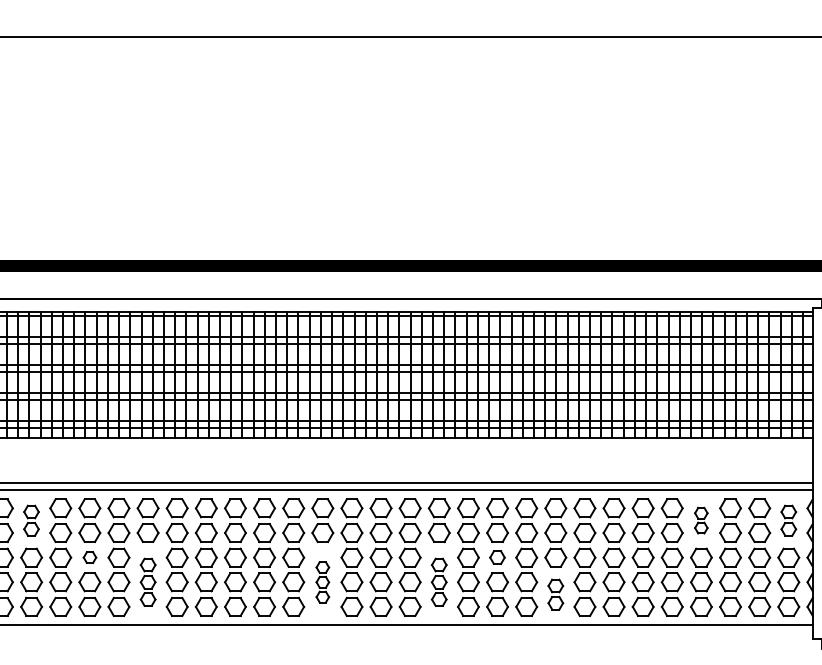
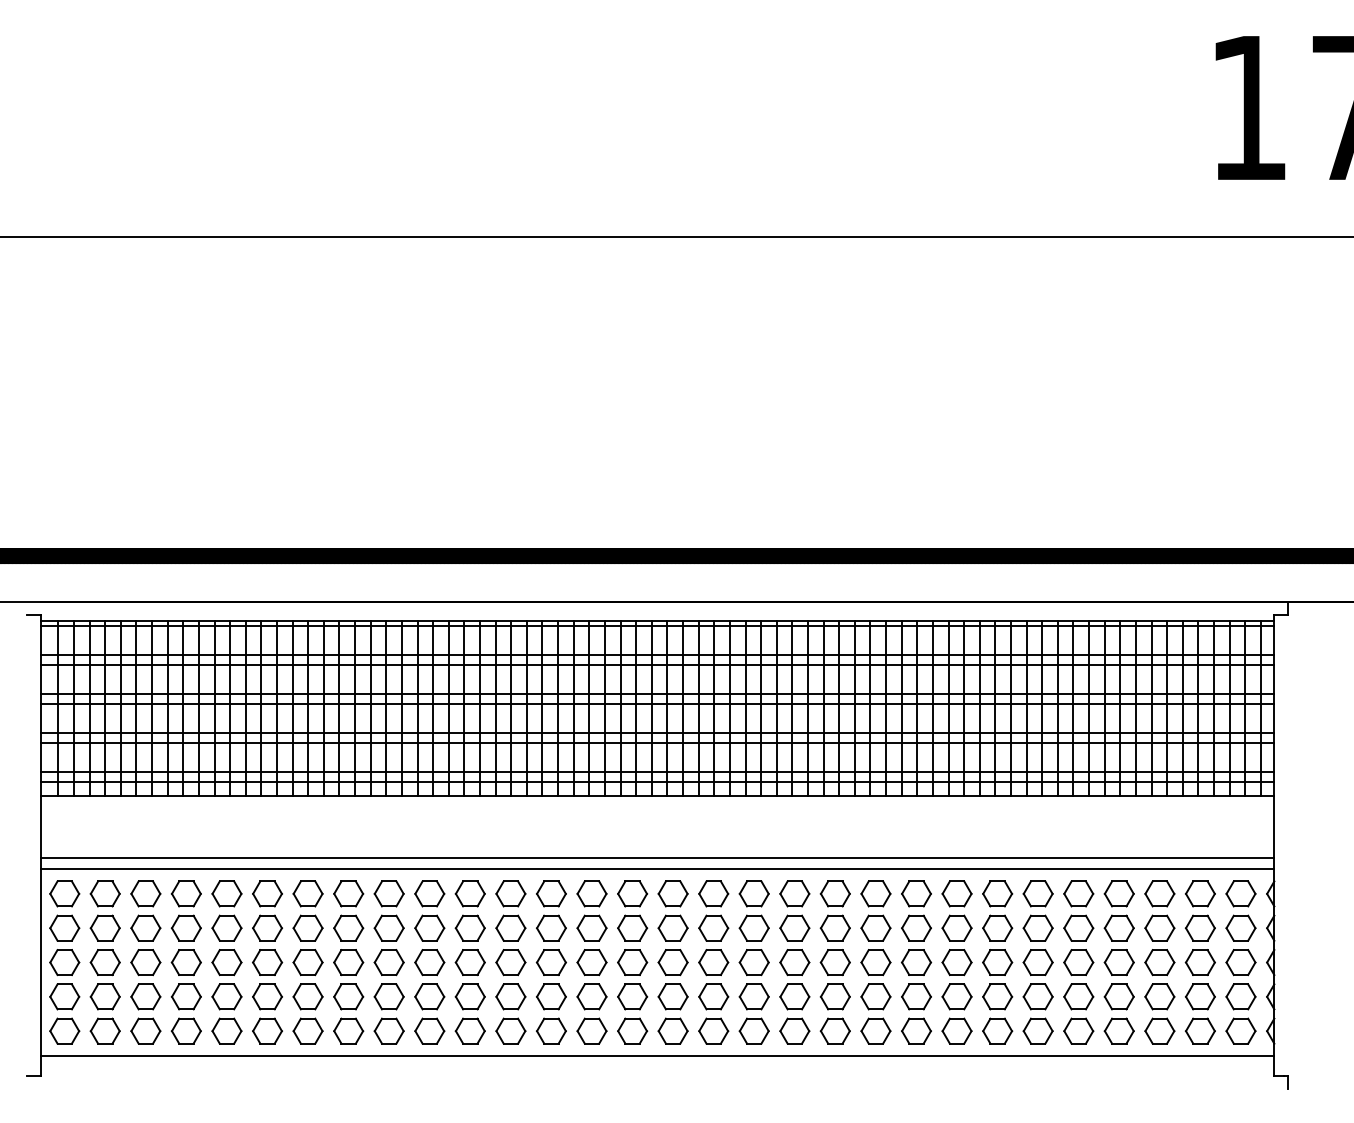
part: (30, 520) -> (185, 910), size x1.43
part: (700, 520) -> (1118, 910), size x1.67
part: (788, 520) -> (1240, 910), size x1.43
part: (89, 557) -> (267, 962), size x1.67
part: (496, 557) -> (834, 962), size x1.43
part: (147, 582) -> (348, 996), size x1.43
part: (322, 582) -> (591, 996), size x1.67
part: (438, 582) -> (753, 996), size x1.43
part: (555, 594) -> (916, 1013), size x1.43

